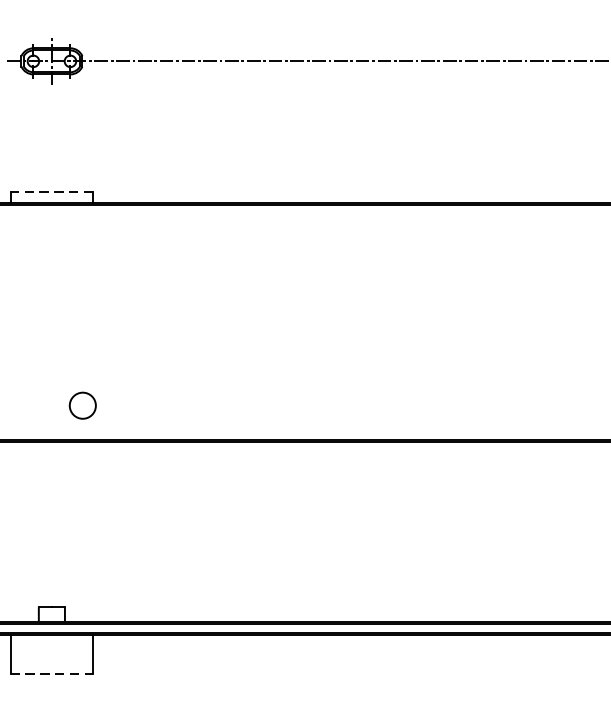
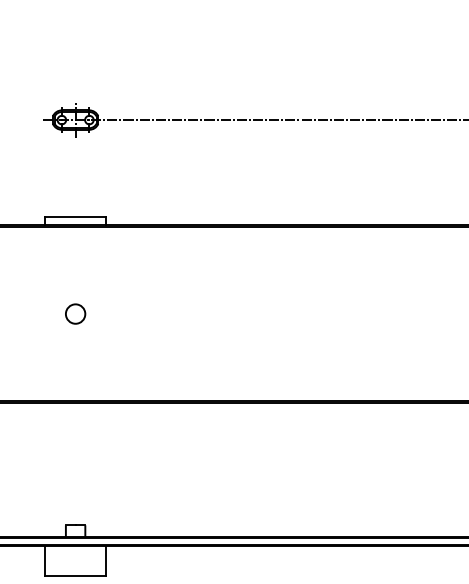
line: (51, 191) -> (75, 216), dashed -> solid
circle: (82, 404) -> (75, 313), moved
line: (51, 674) -> (75, 575), dashed -> solid

